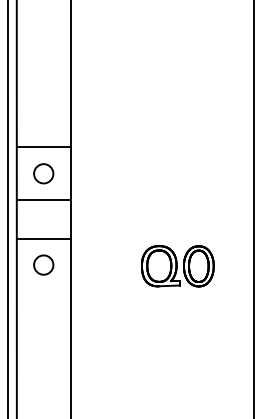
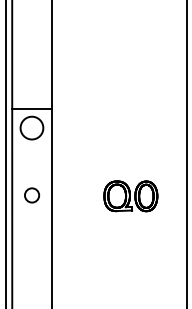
circle: (43, 173) -> (31, 127), size x1.6
line: (43, 200) -> (31, 147), removed
line: (43, 238) -> (31, 175), removed

